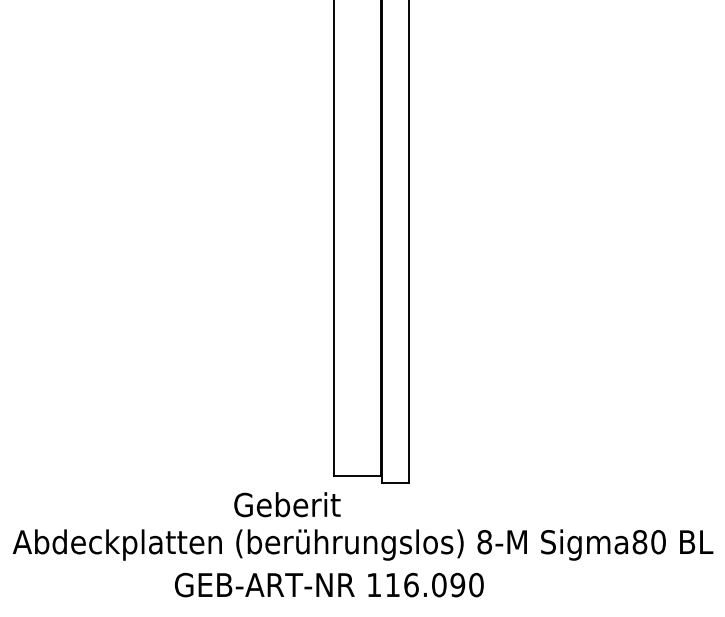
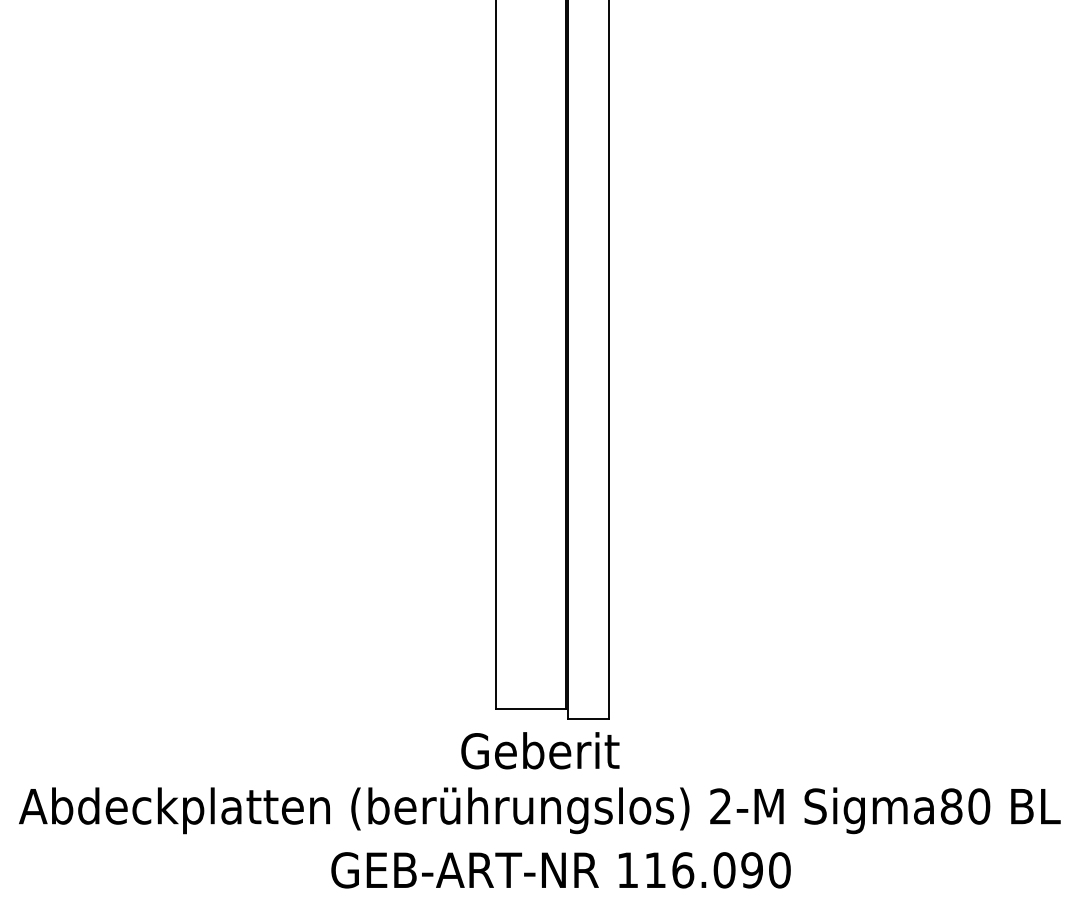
text: (287, 504) -> (540, 750), moved
text: (484, 542) -> (720, 806), 8-M -> 2-M
text: (328, 584) -> (559, 869), moved

